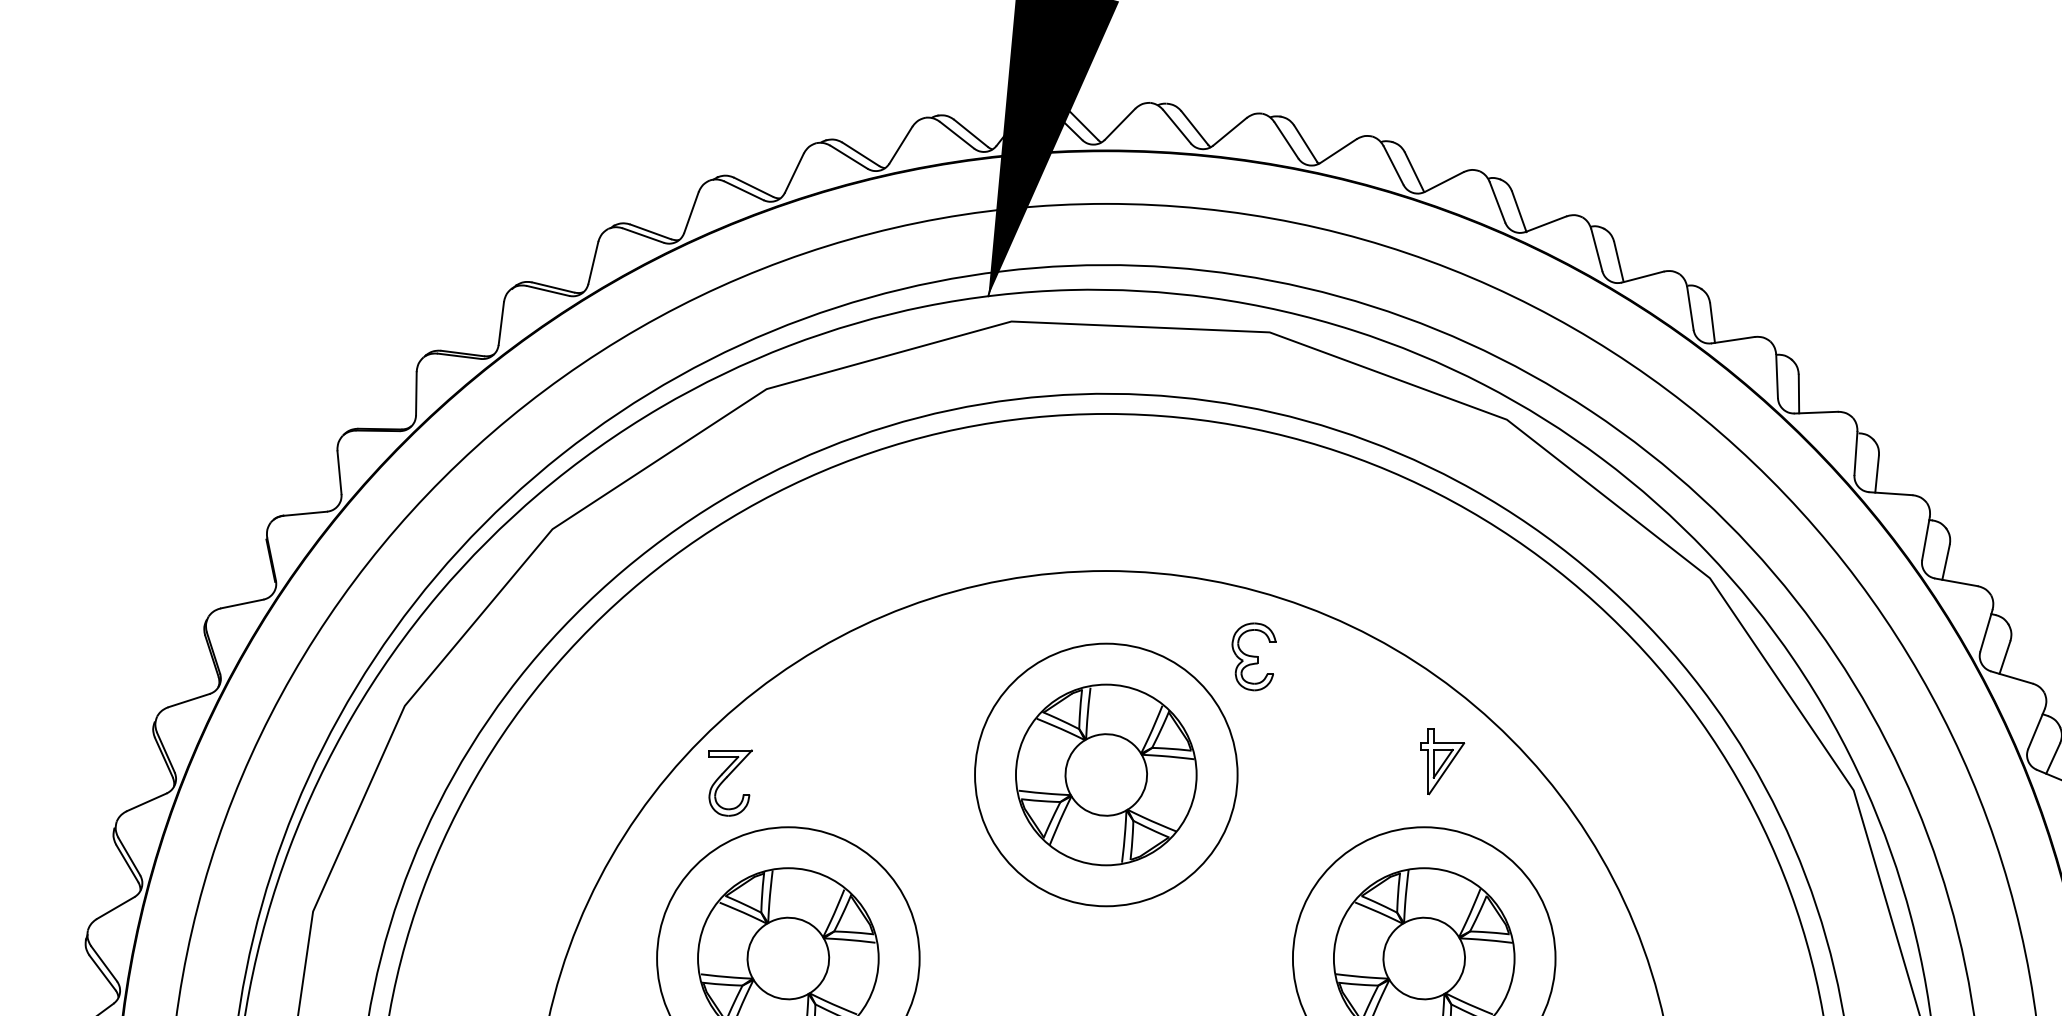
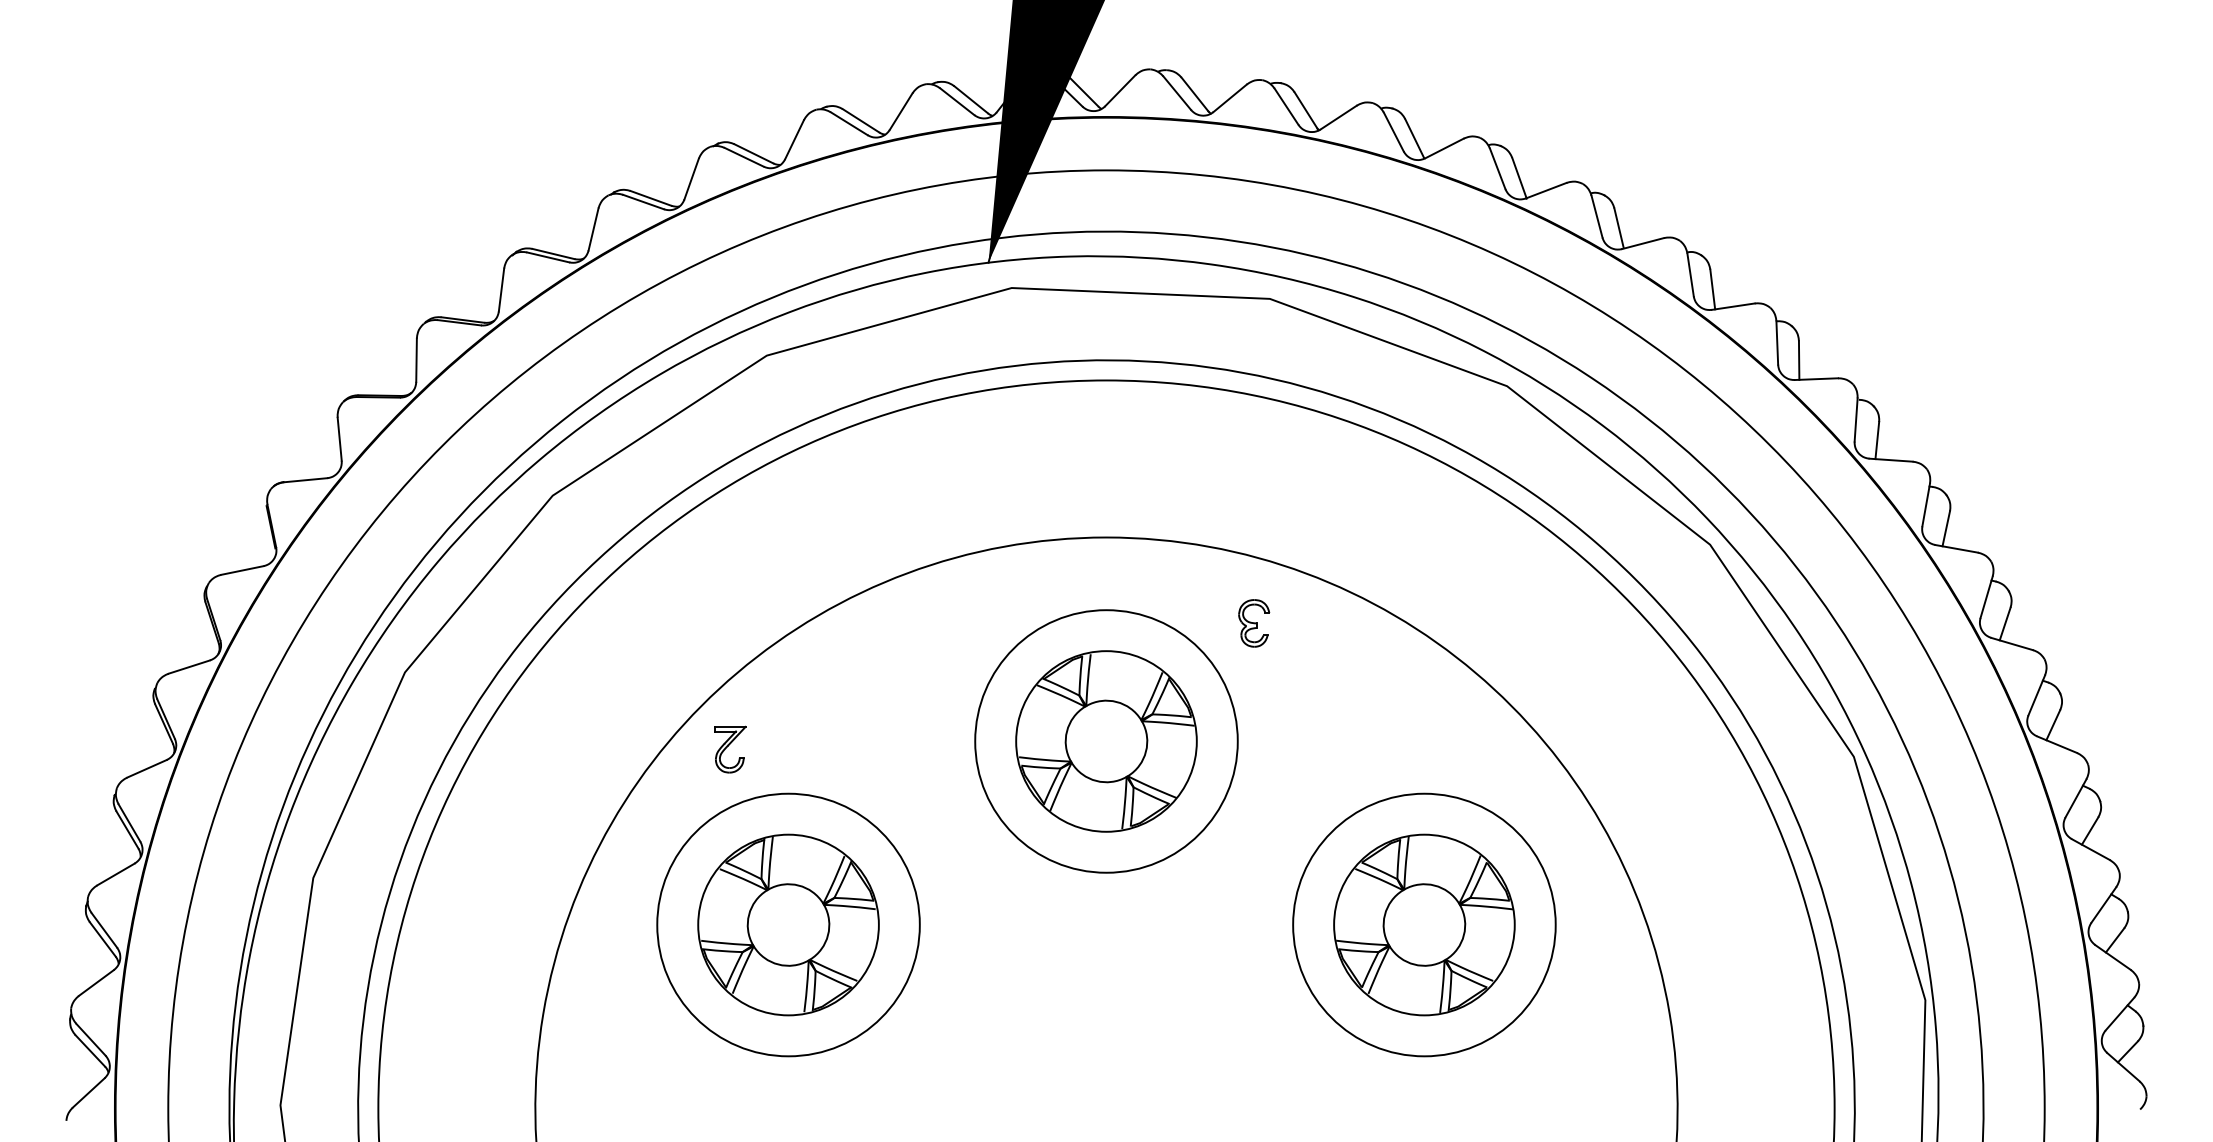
part: (1253, 657) -> (1253, 623), size x0.7
part: (1442, 761) -> (1442, 727), removed
part: (730, 783) -> (730, 749), size x0.7

